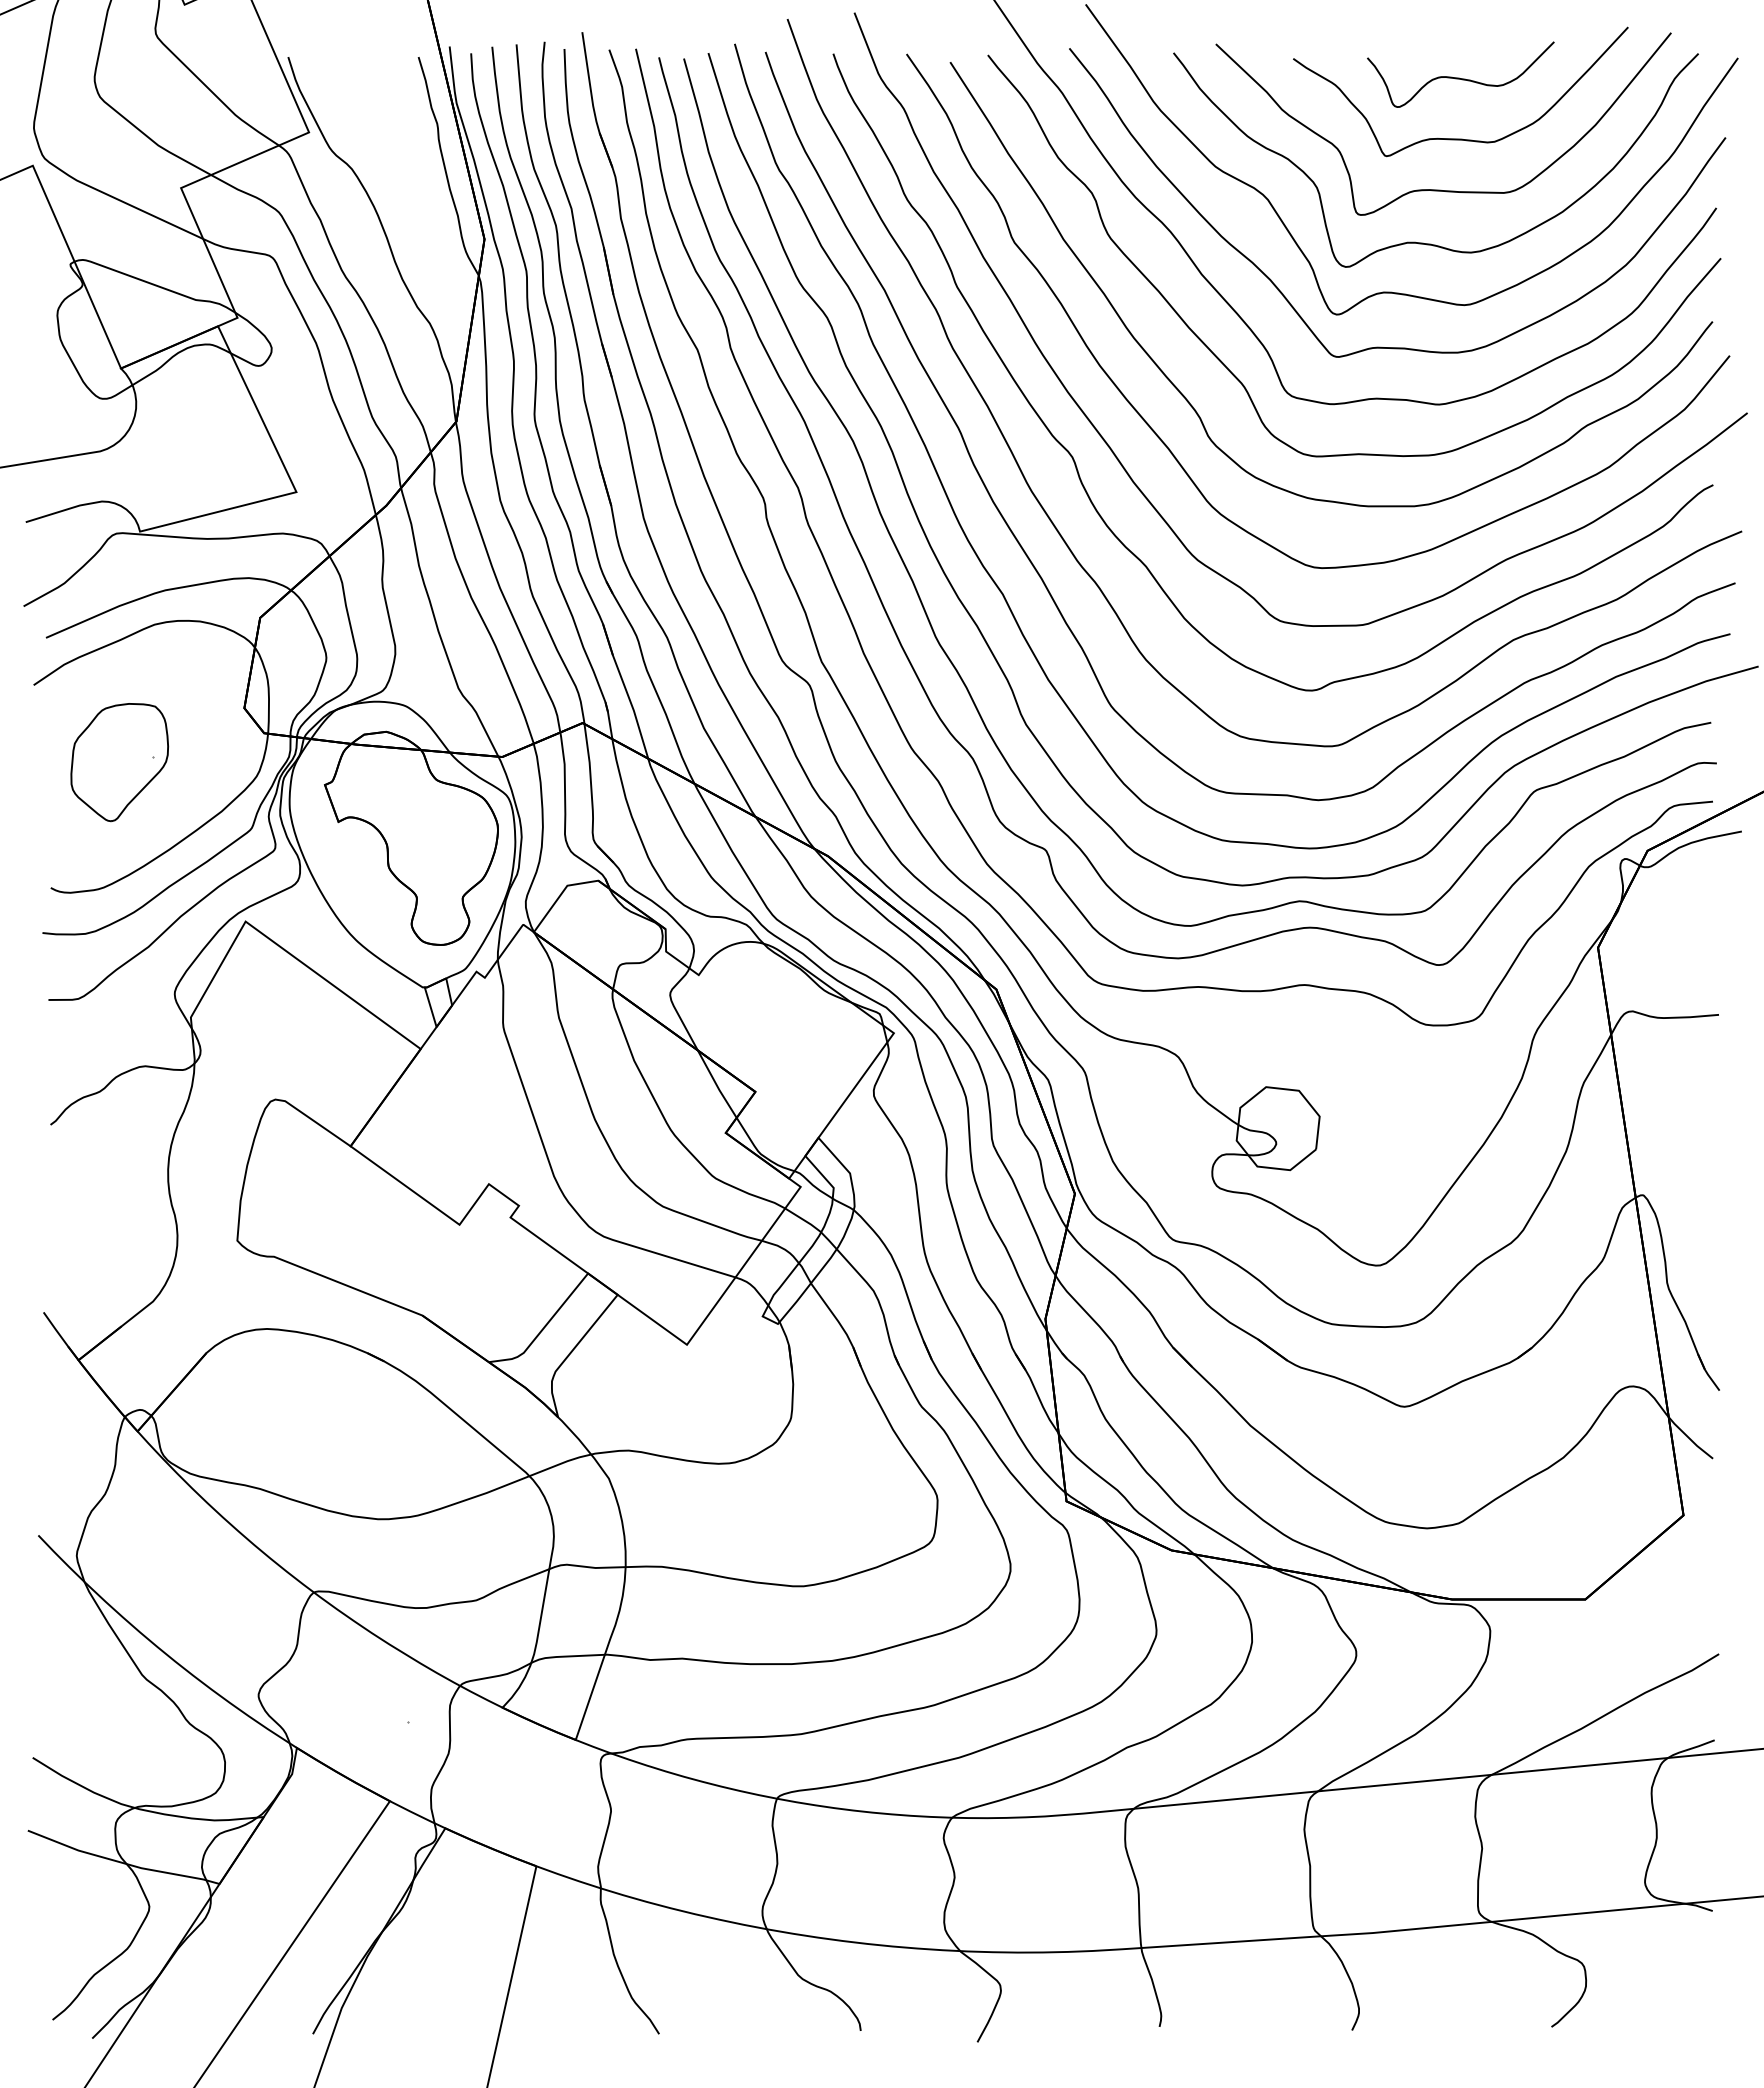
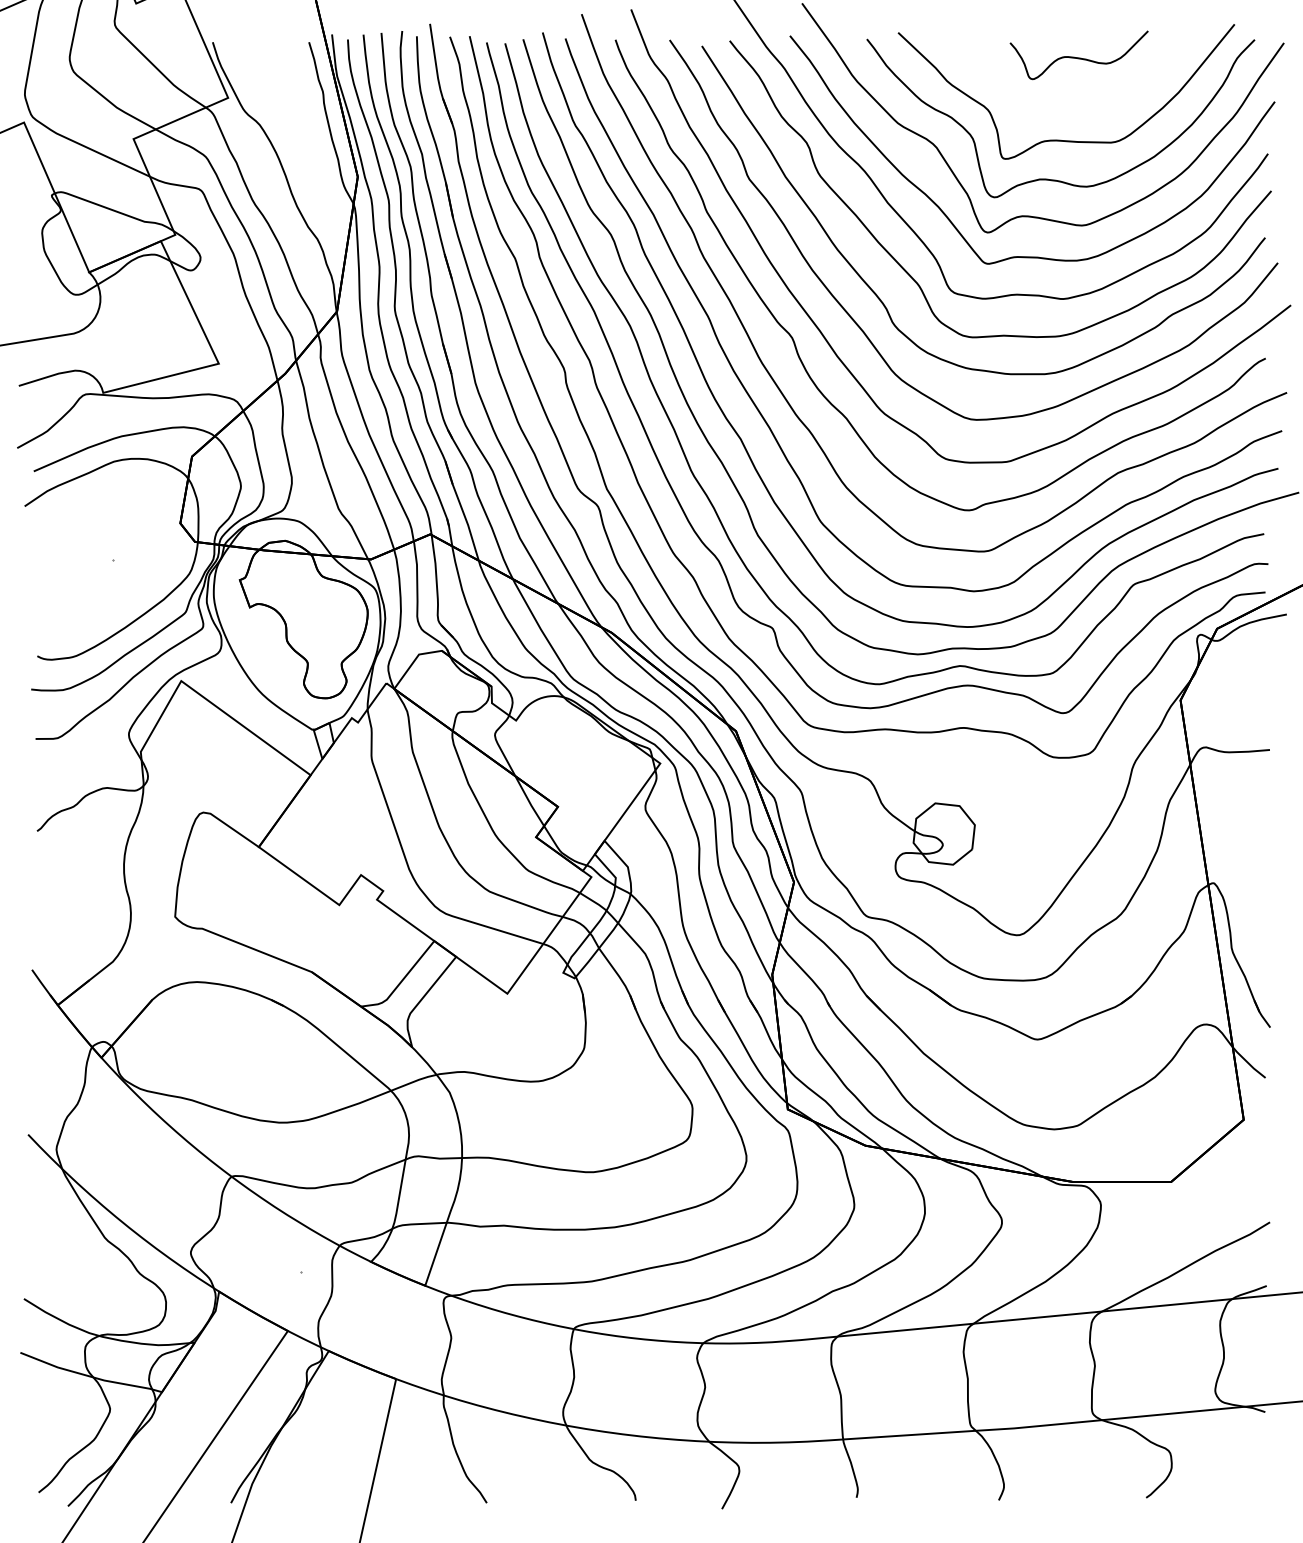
curve: (1460, 138) -> (1078, 102), removed
part: (119, 762) -> (88, 563), removed

